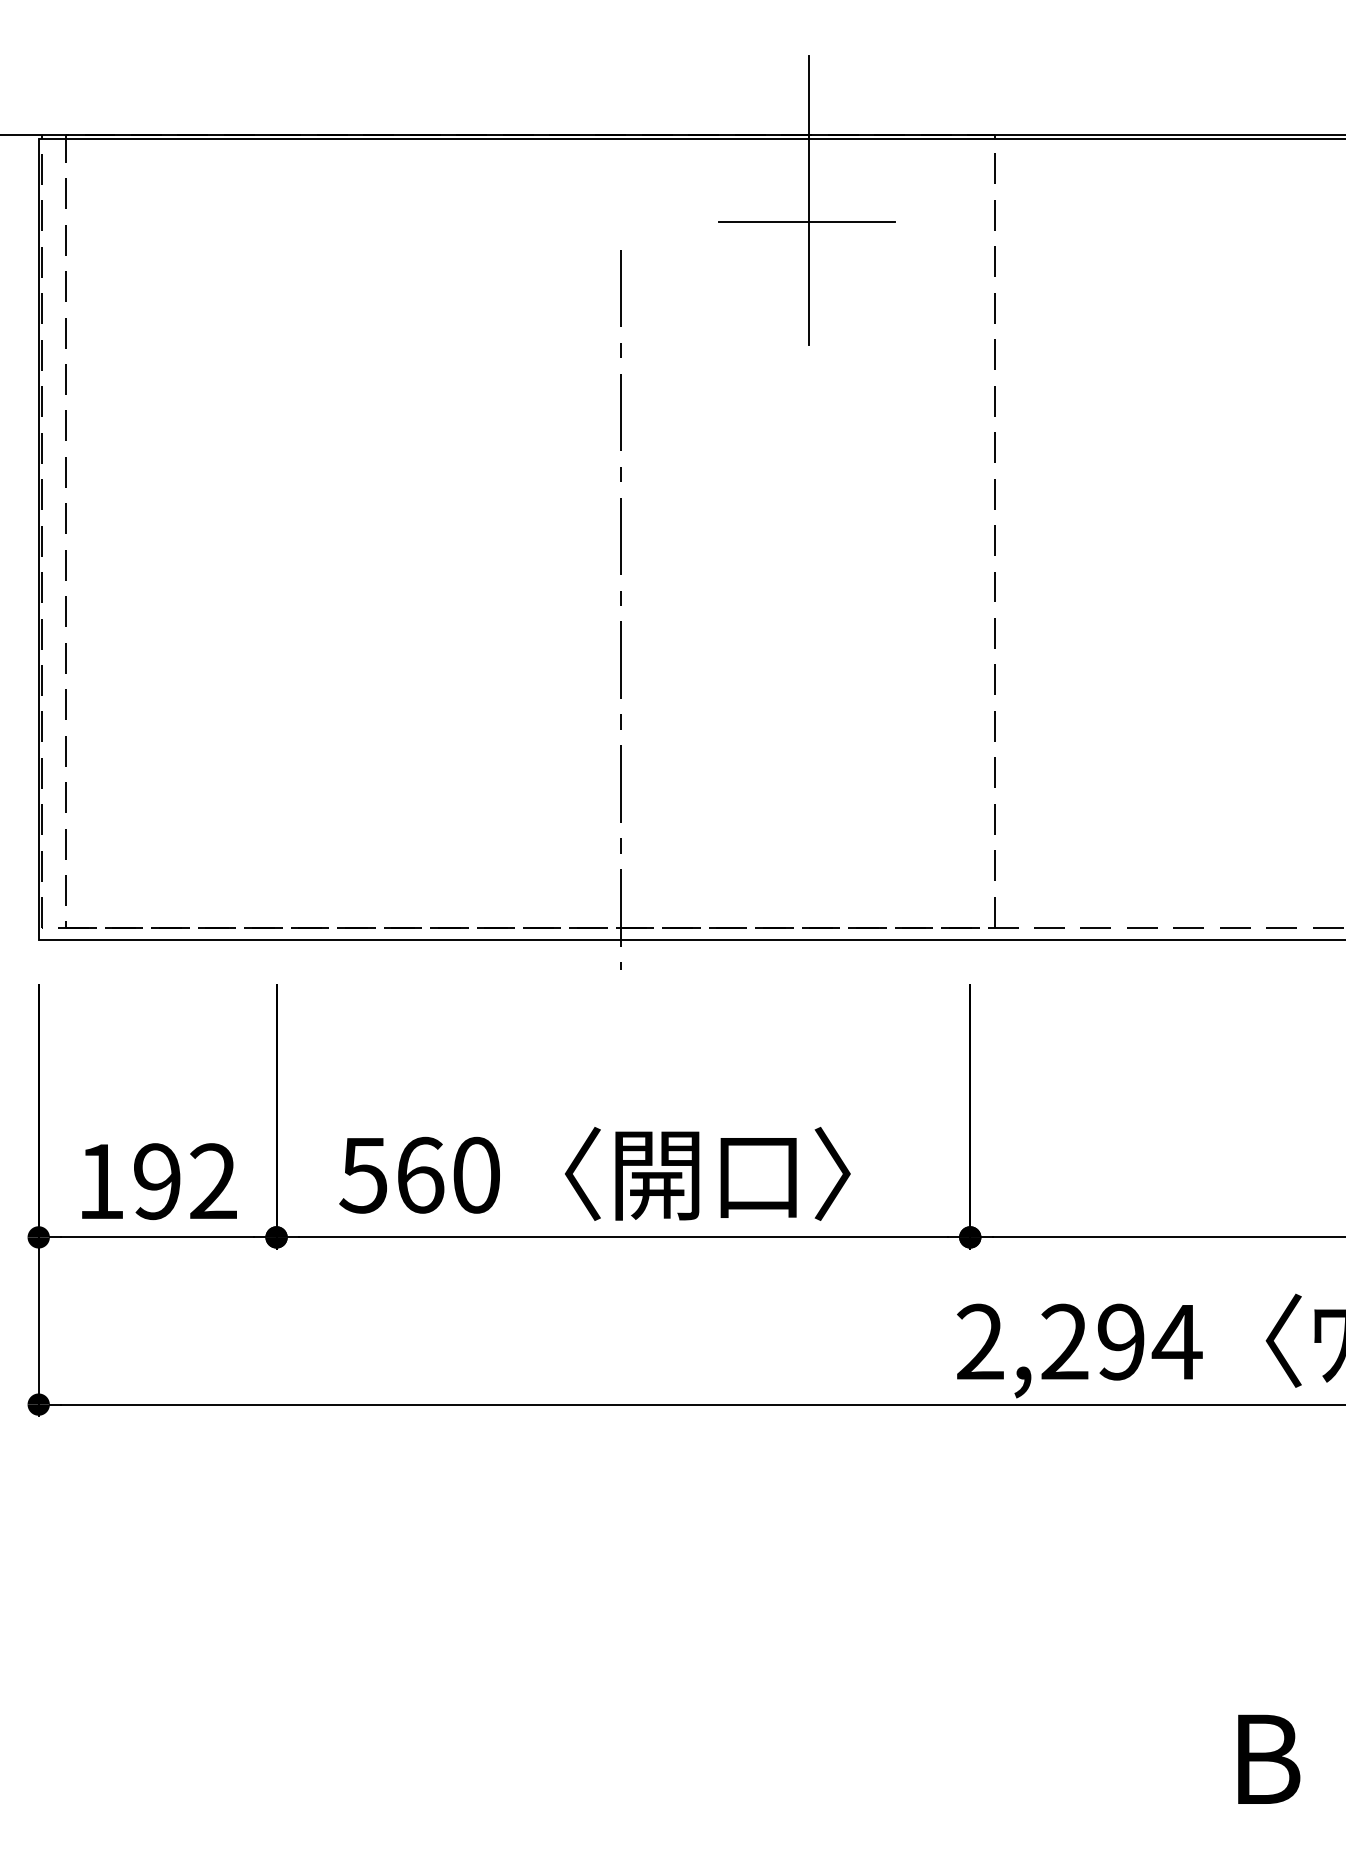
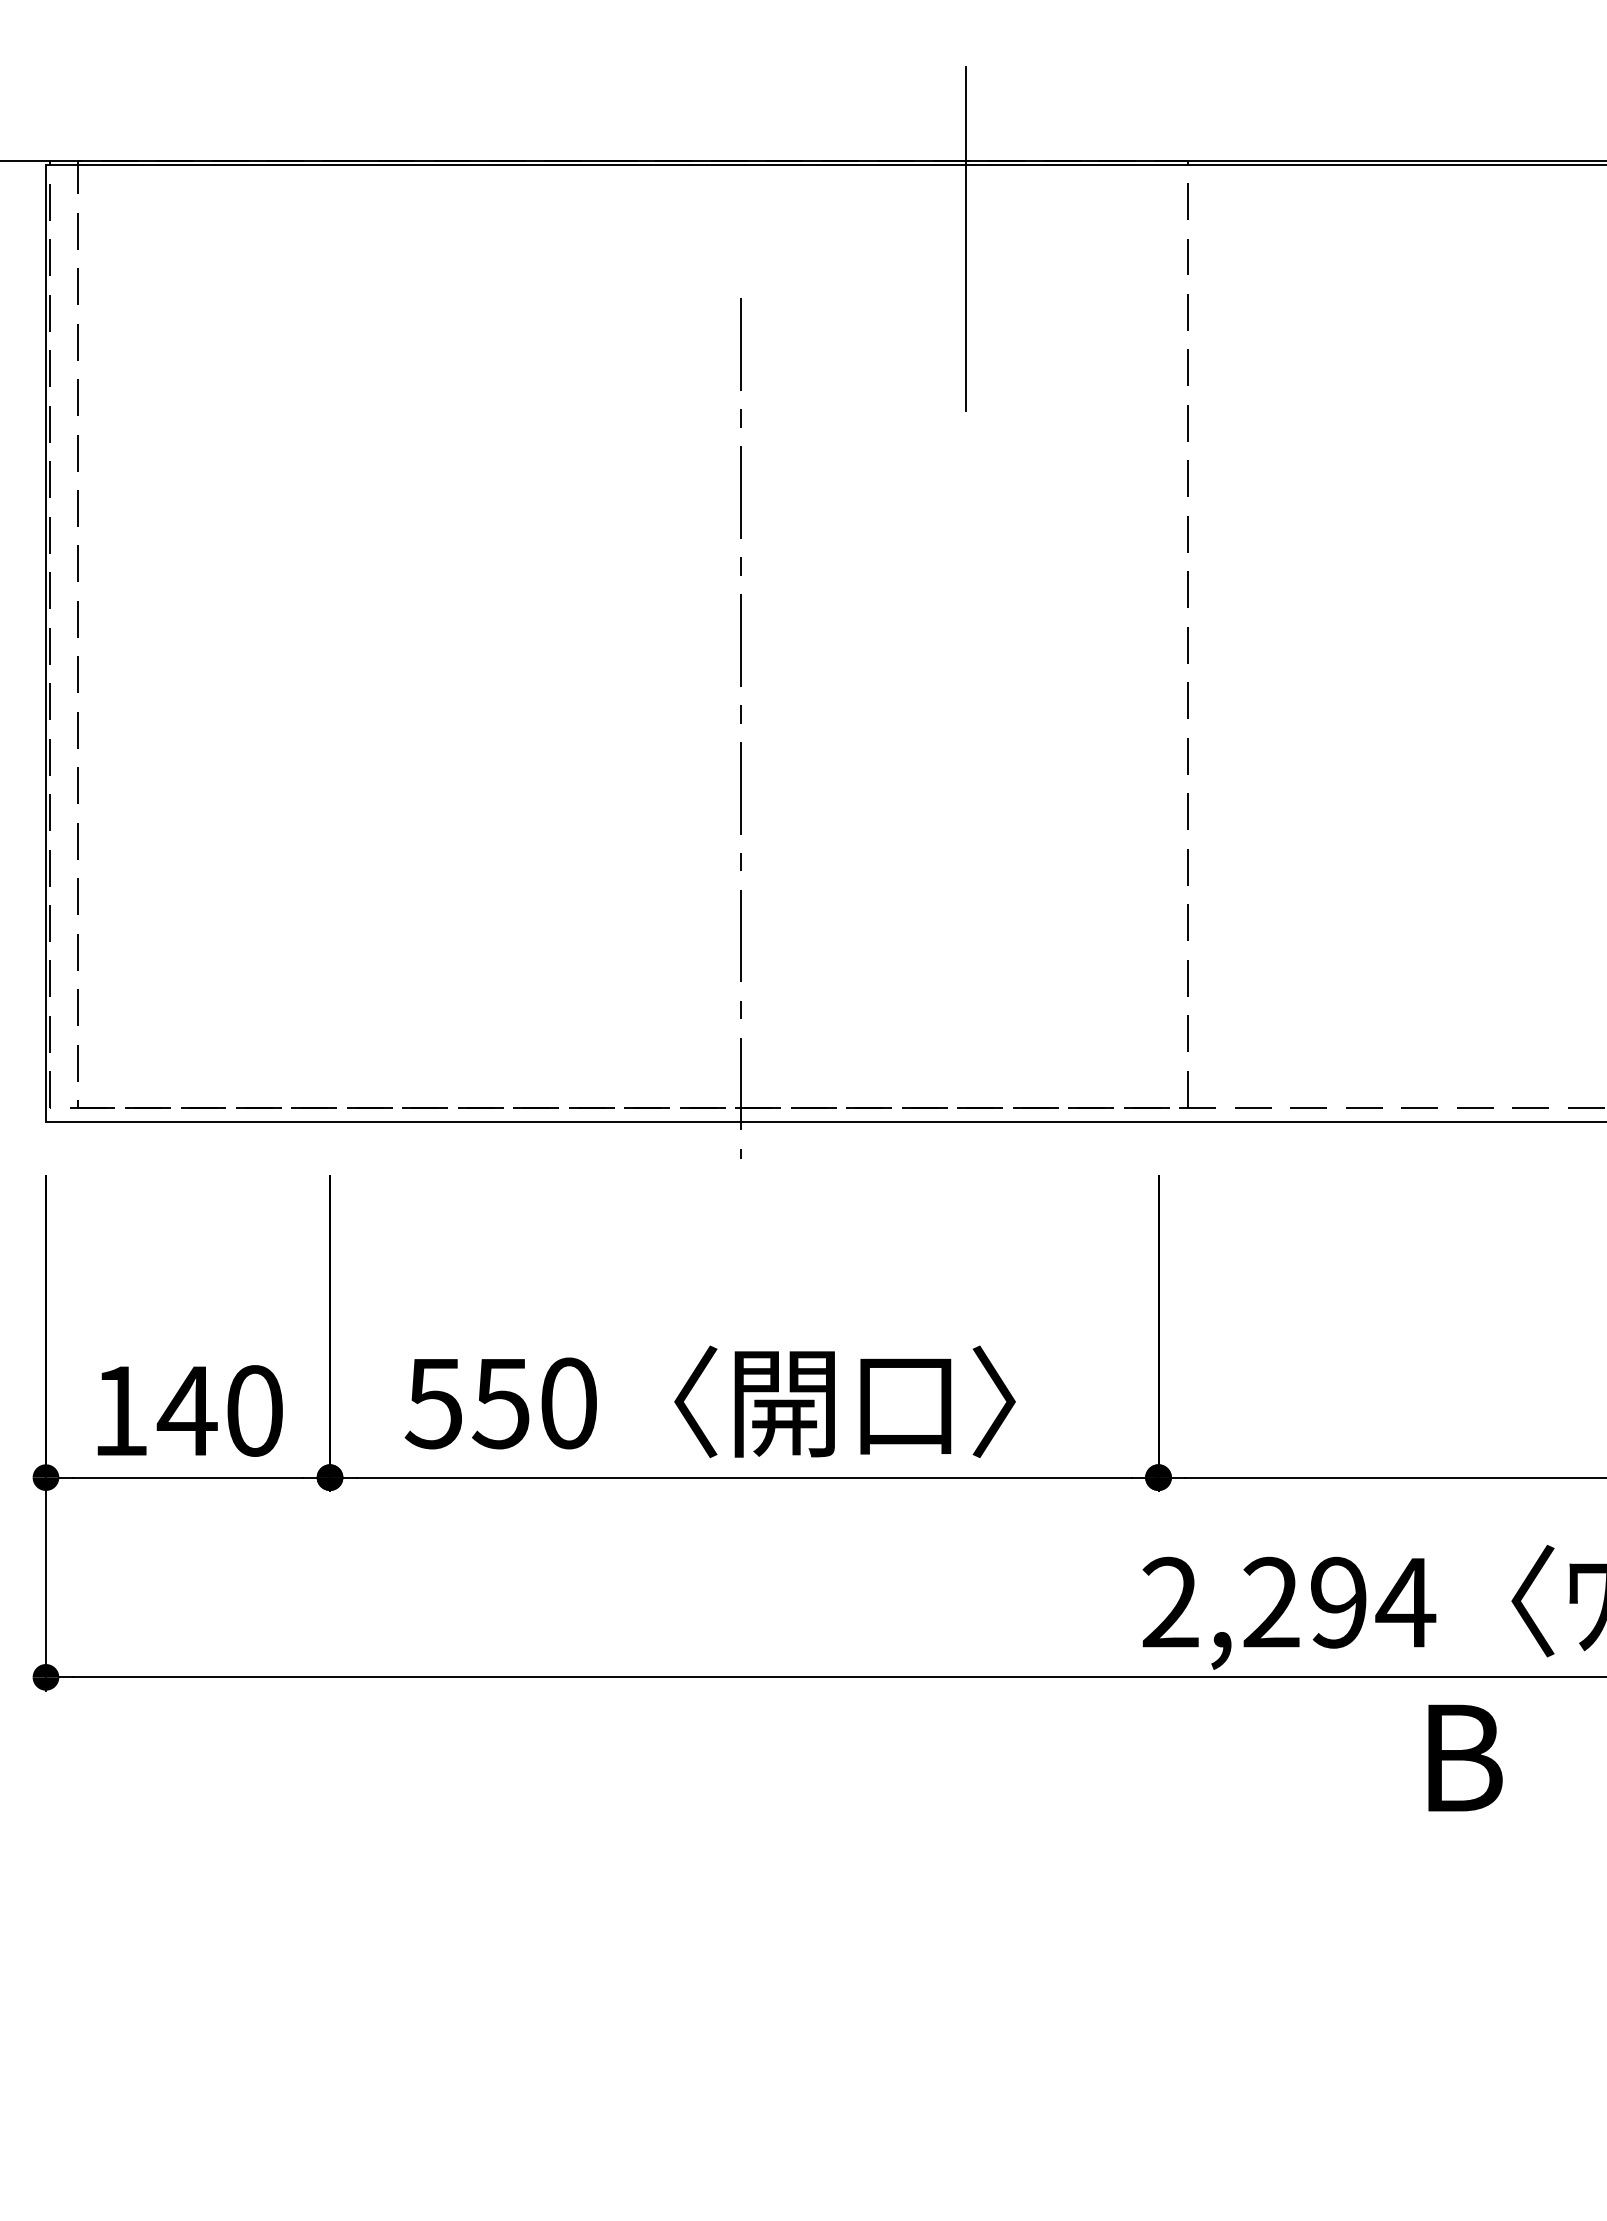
line: (806, 221) -> (963, 264), removed
text: (420, 1175) -> (501, 1403), 560 -> 550
text: (184, 1181) -> (219, 1410), 192 -> 140
text: (1269, 1758) -> (1465, 1757), moved

